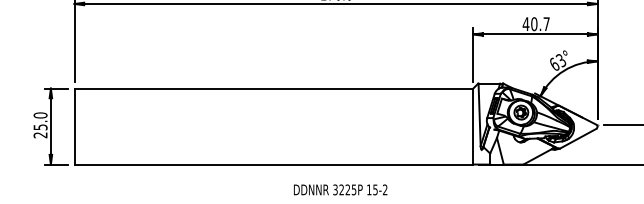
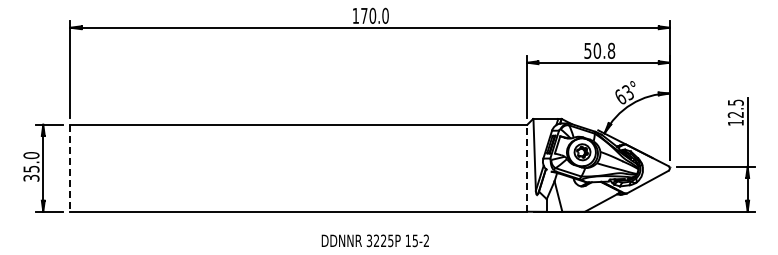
text: (536, 23) -> (599, 50), 40.7 -> 50.8
line: (74, 126) -> (70, 168), solid -> dashed
line: (473, 126) -> (527, 168), solid -> dashed
text: (40, 134) -> (31, 177), 25.0 -> 35.0

